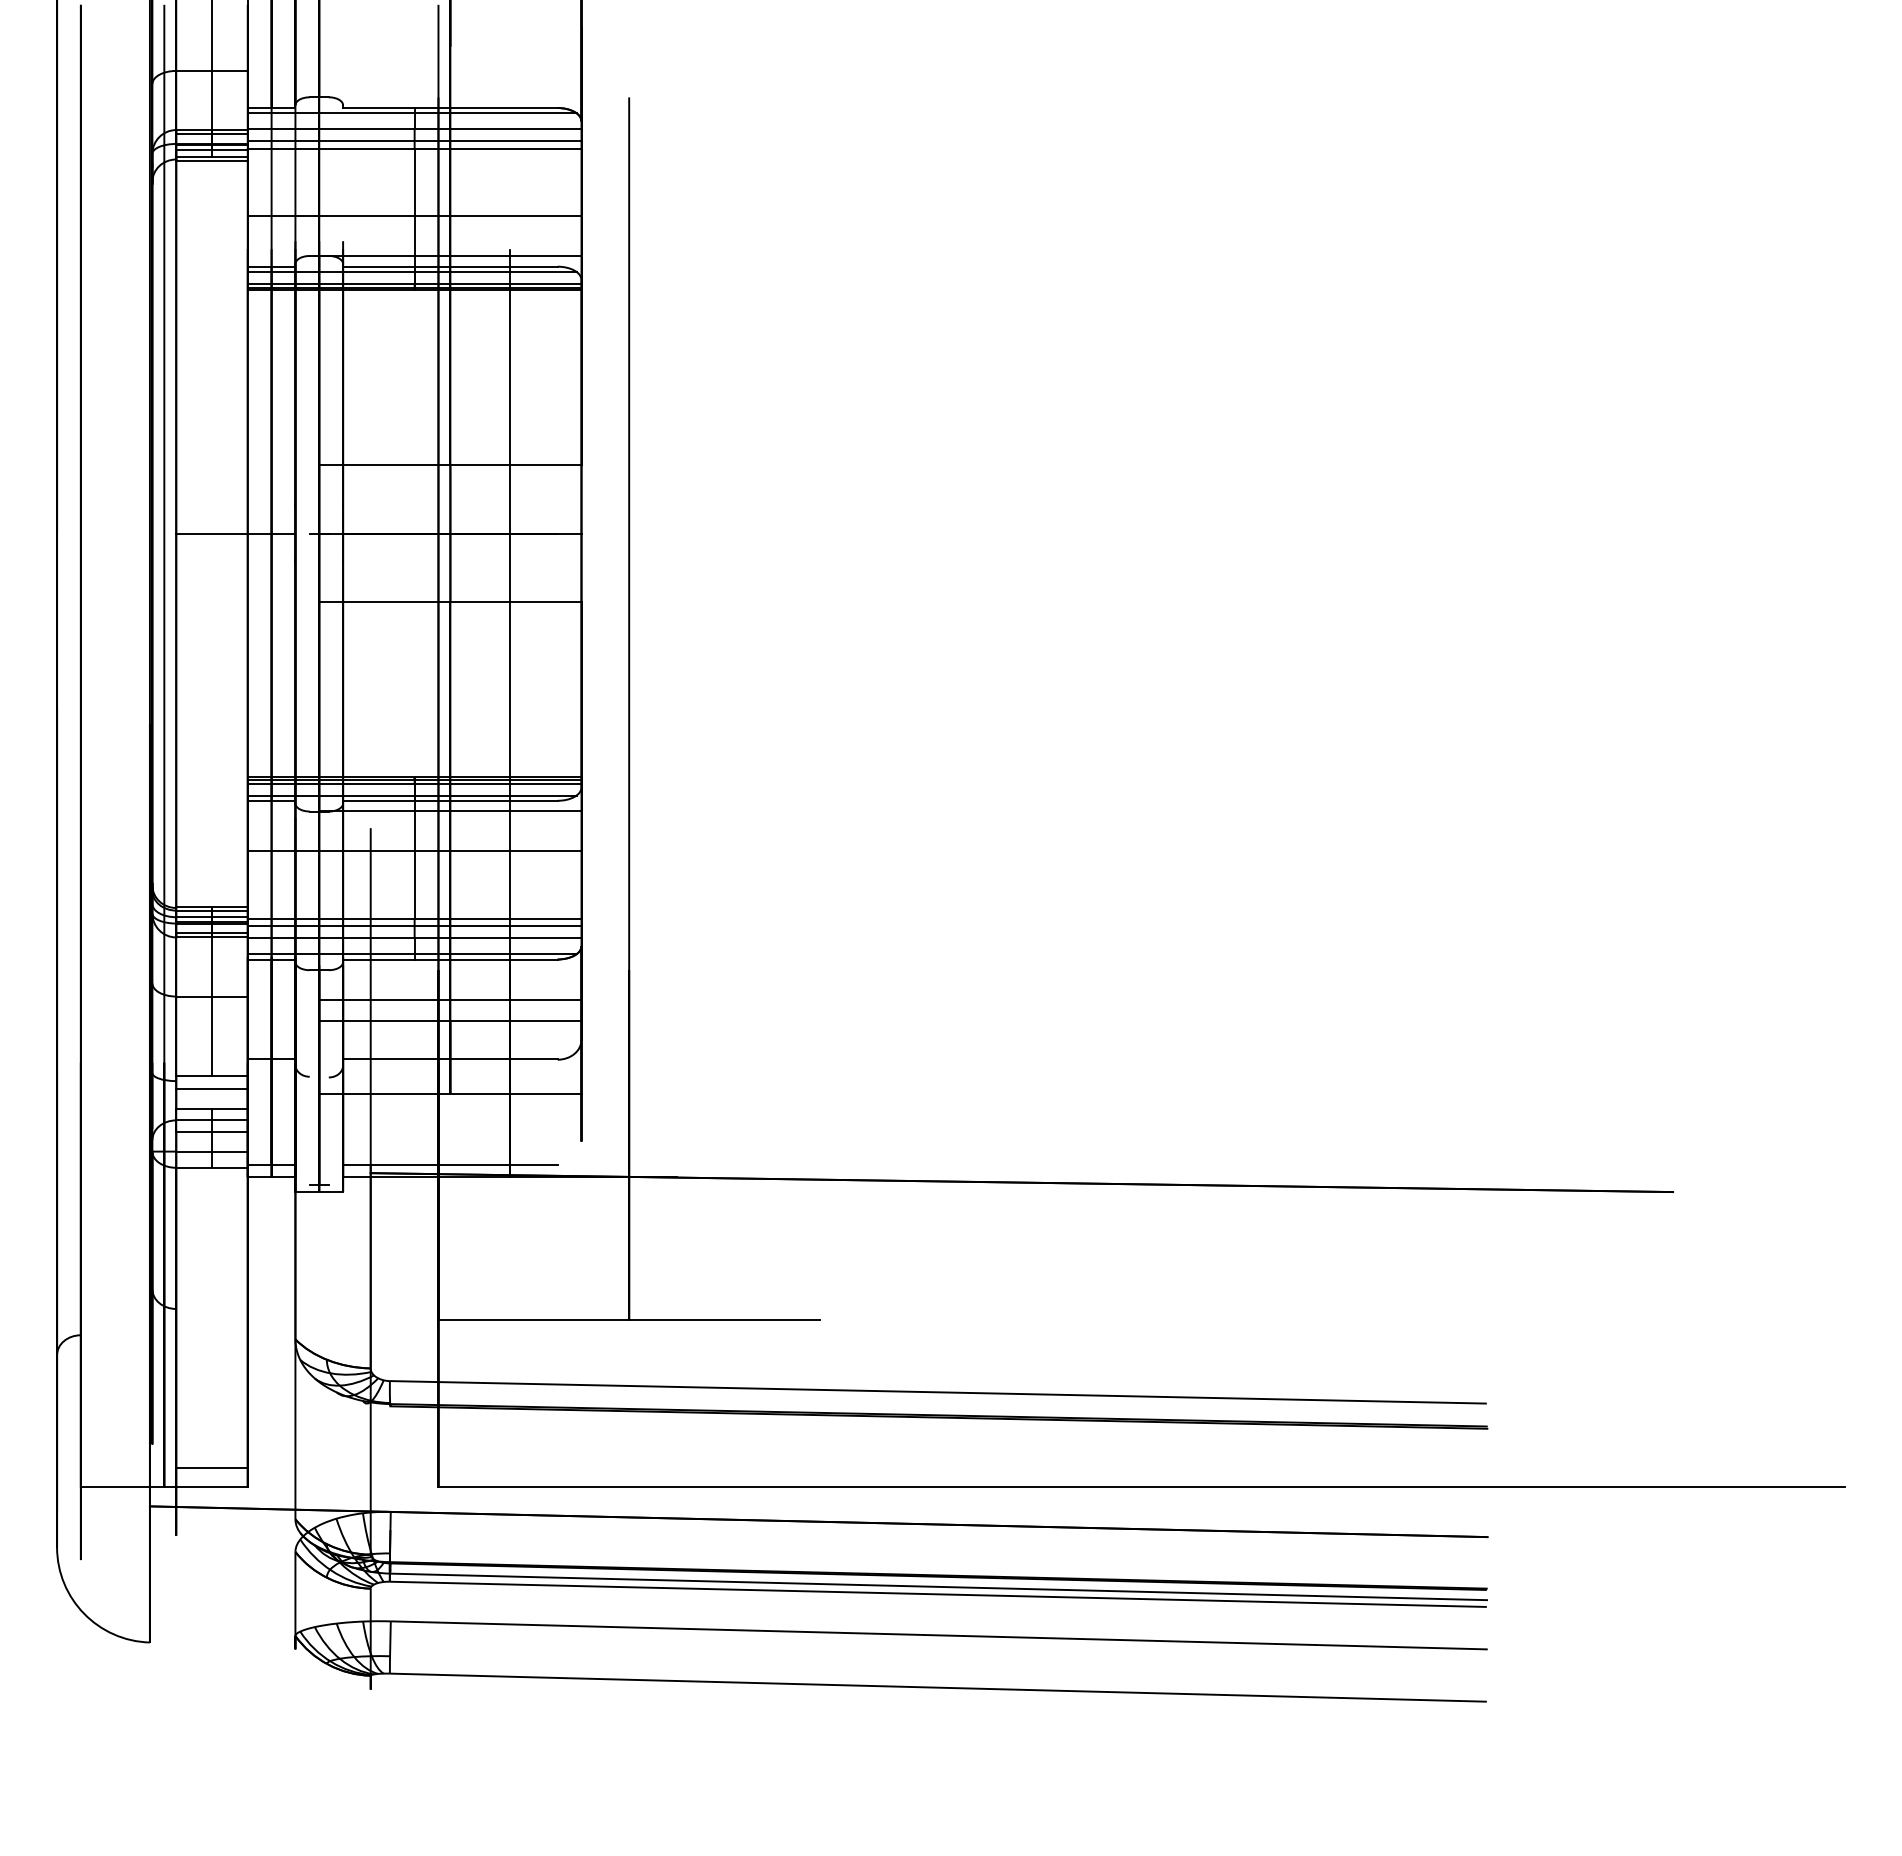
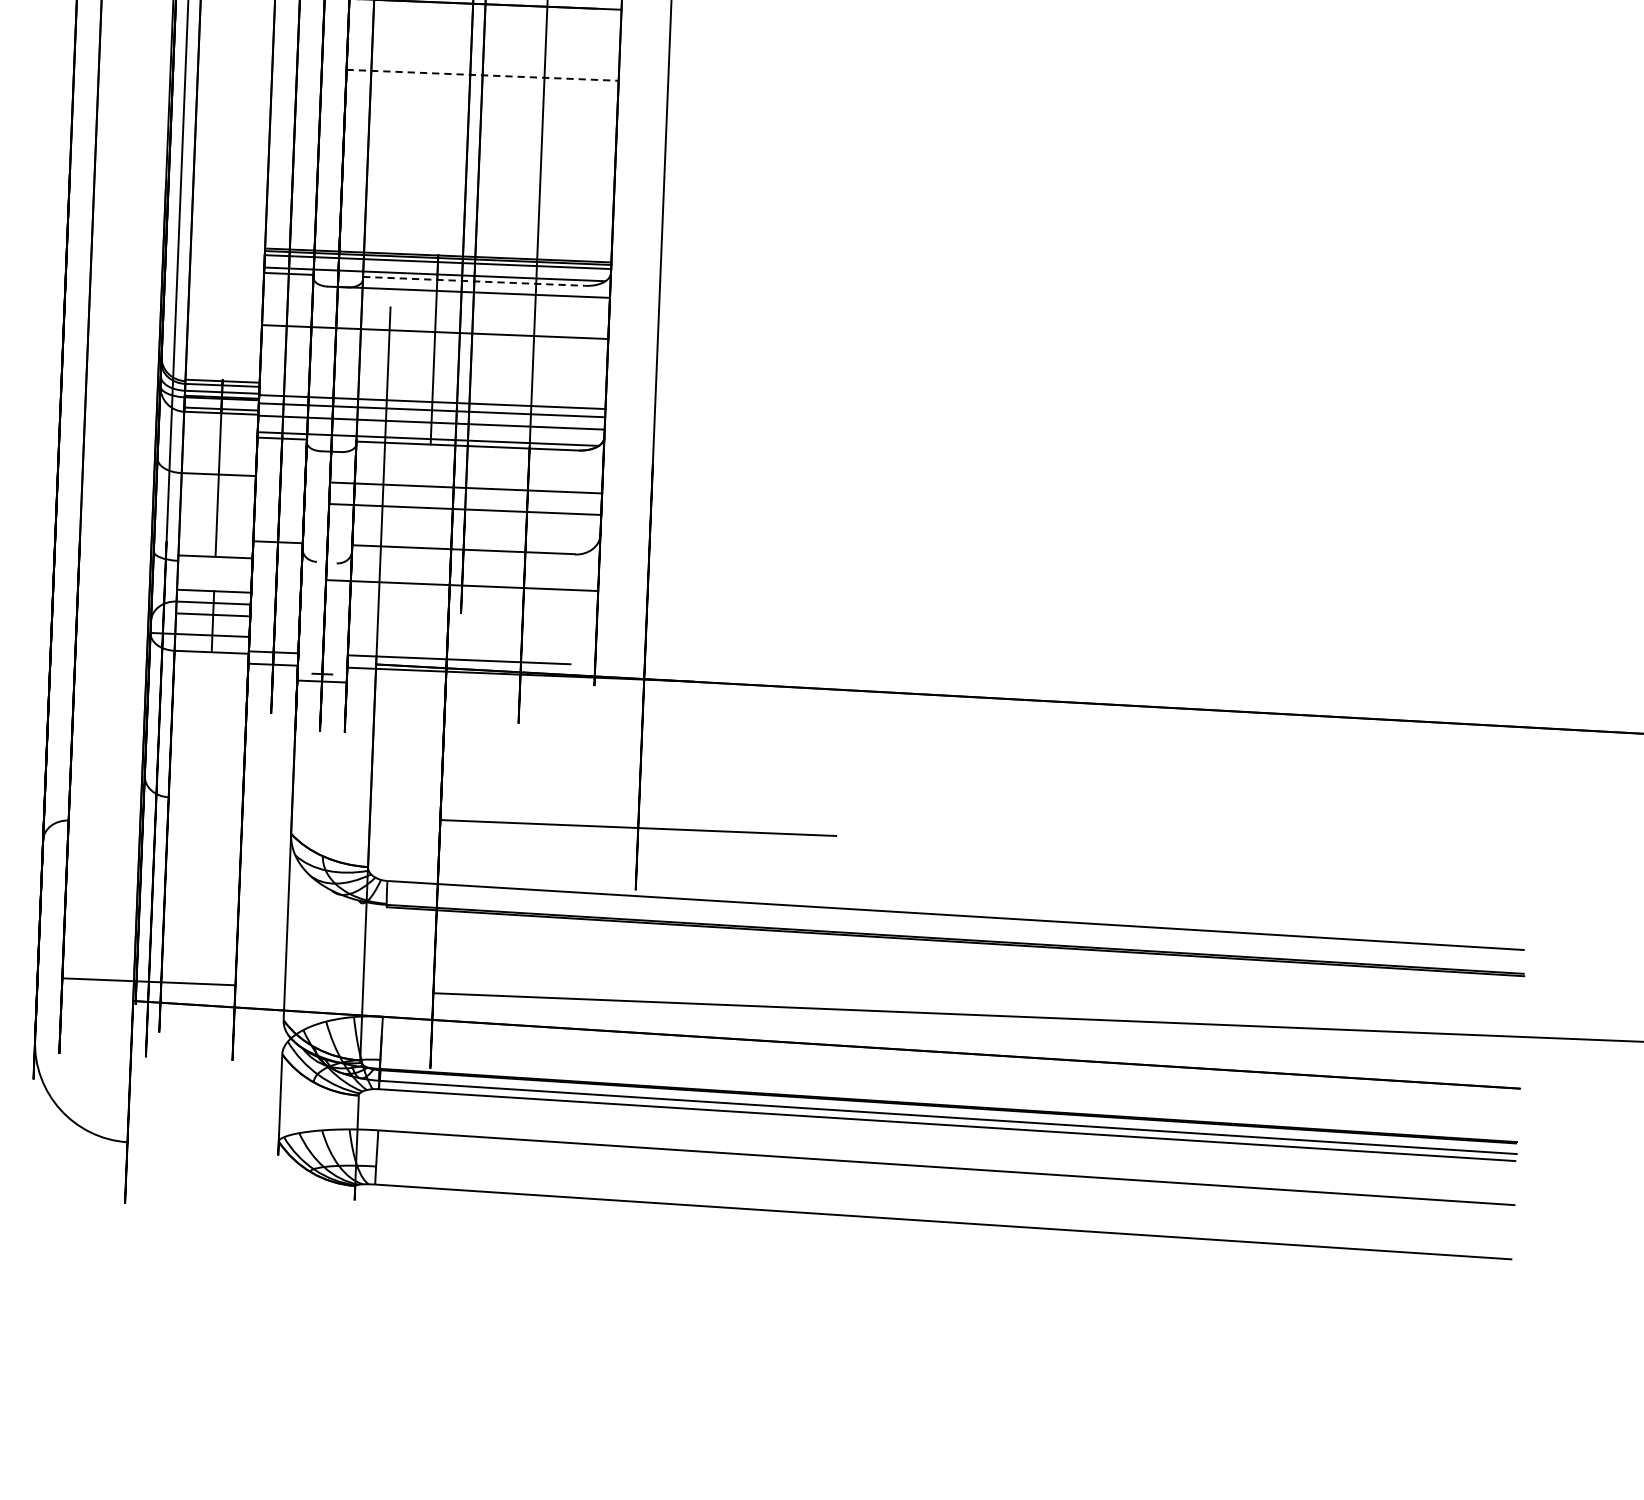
line: (450, 602) -> (482, 75), solid -> dashed
line: (450, 800) -> (474, 281), solid -> dashed
line: (211, 1089) -> (214, 570), removed
line: (211, 1468) -> (198, 964), removed

